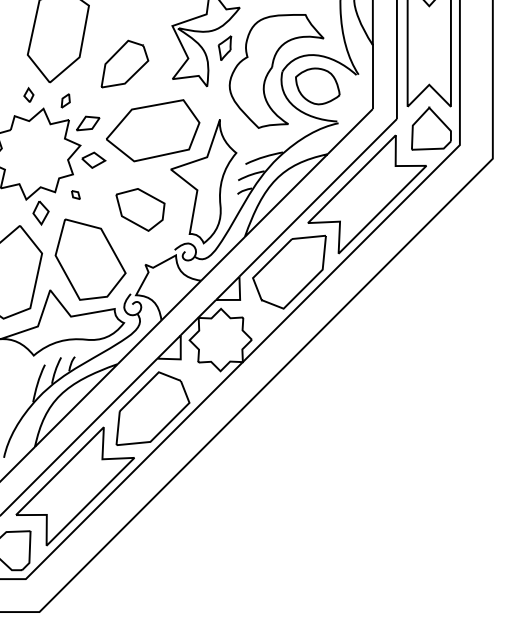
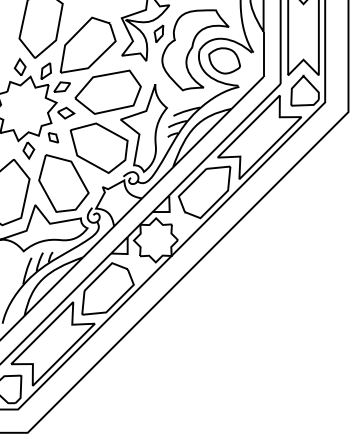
part: (124, 63) -> (87, 44), size x1.67
part: (28, 94) -> (19, 66), size x1.67
part: (65, 100) -> (46, 70), size x1.67
part: (75, 194) -> (53, 137), size x1.67
part: (140, 209) -> (99, 148), size x1.67

